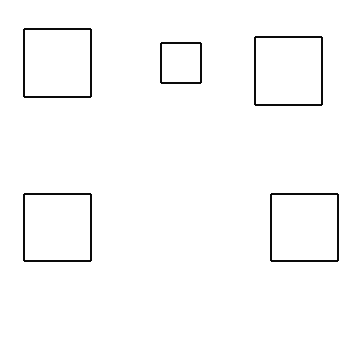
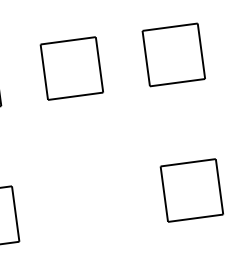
part: (181, 62) -> (72, 68), size x1.67
part: (288, 70) -> (173, 54), moved

